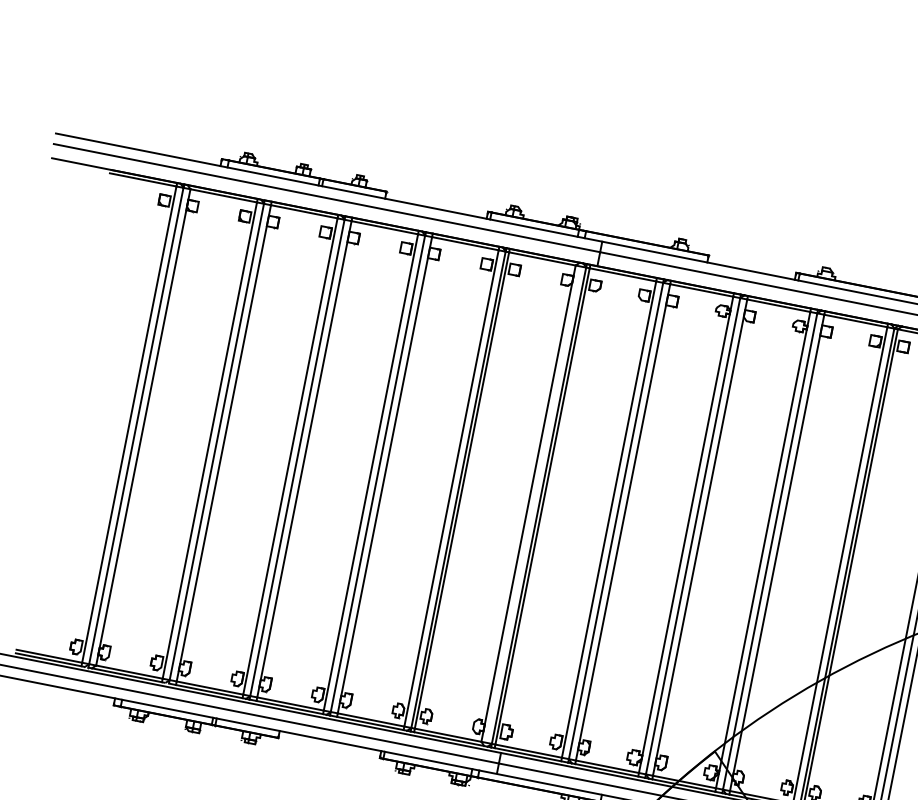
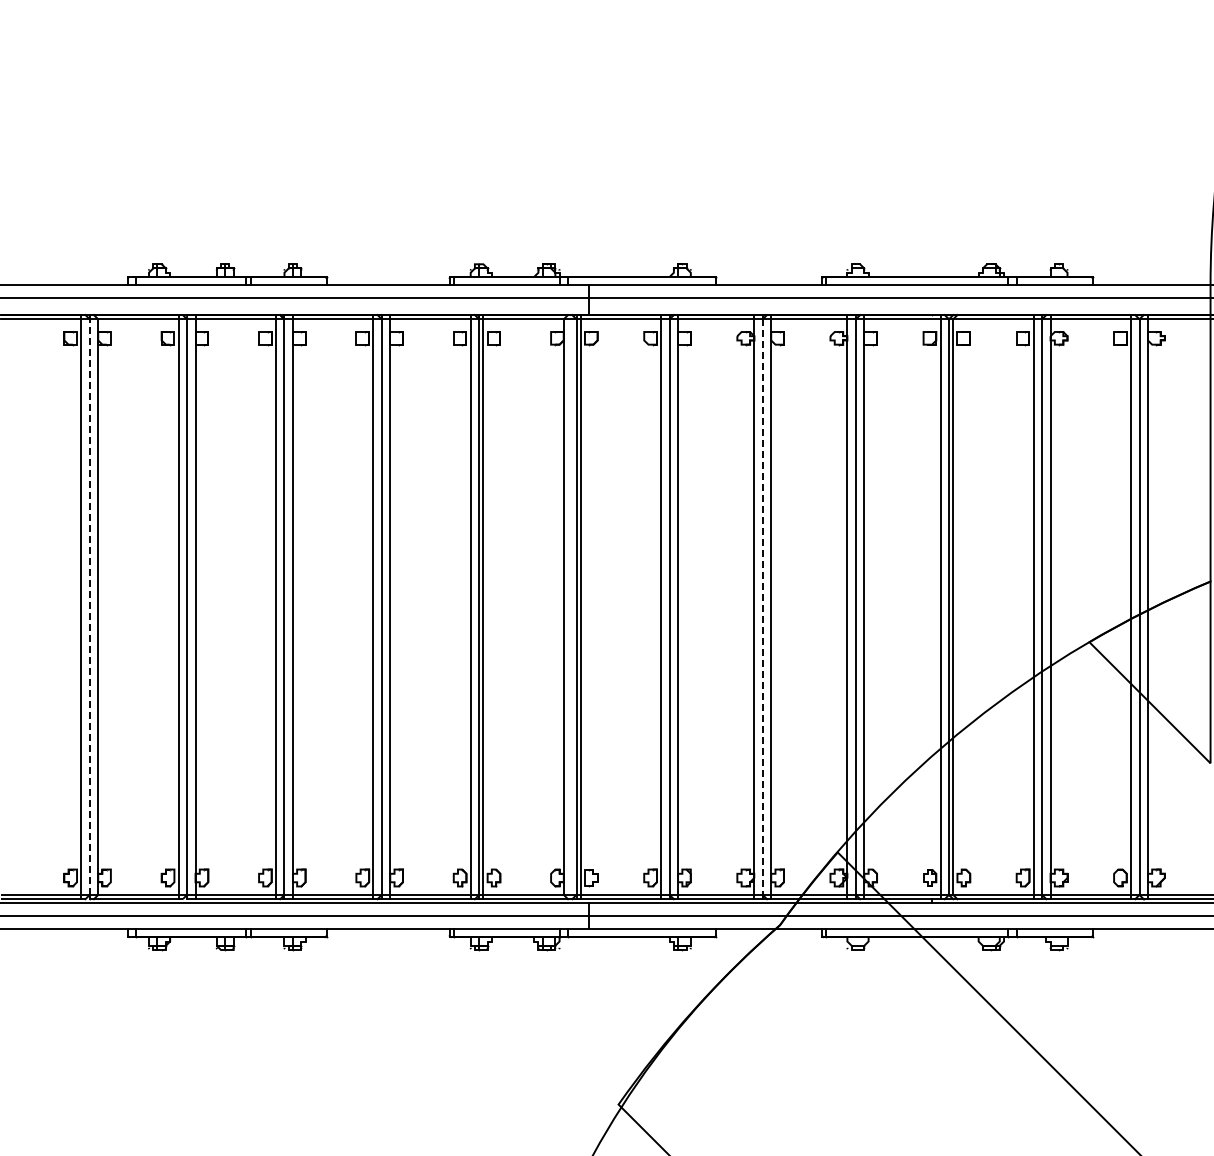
line: (136, 426) -> (89, 607), solid -> dashed
line: (692, 536) -> (762, 607), solid -> dashed

